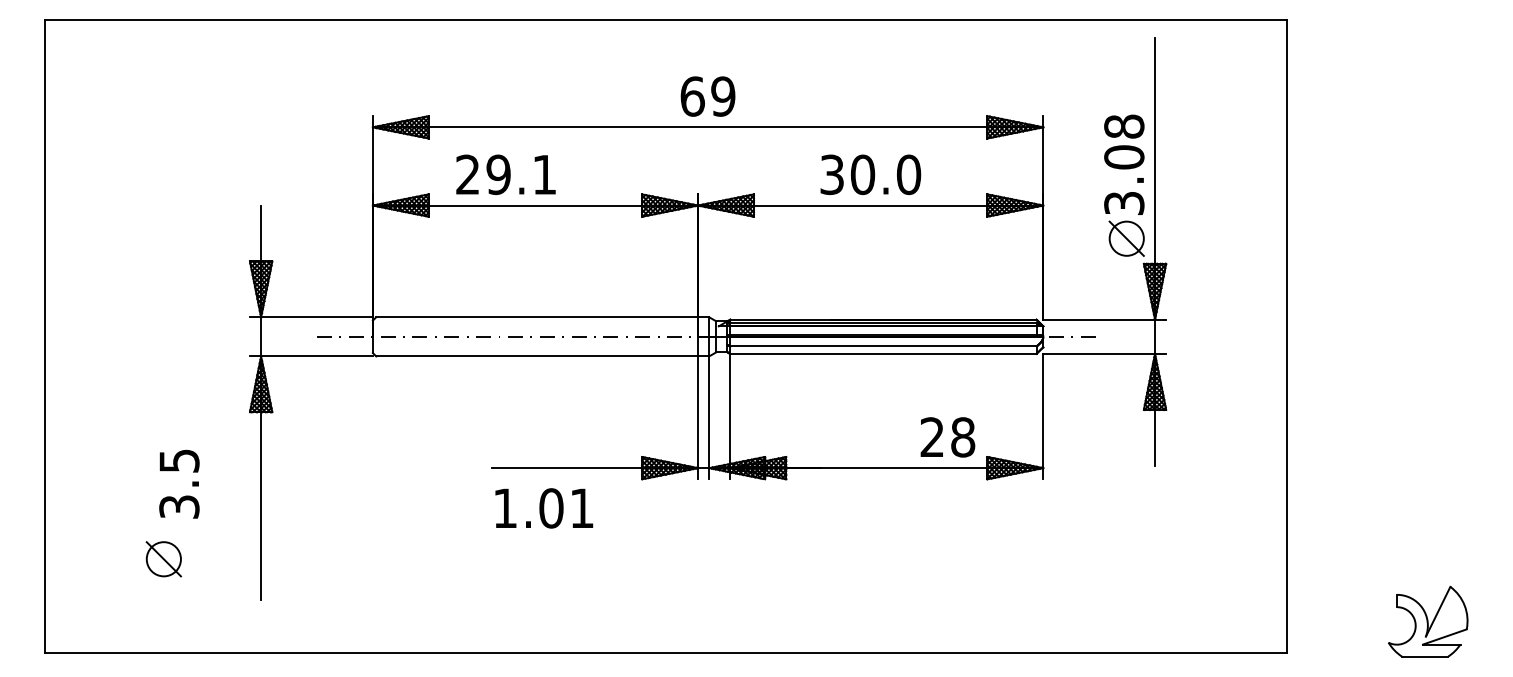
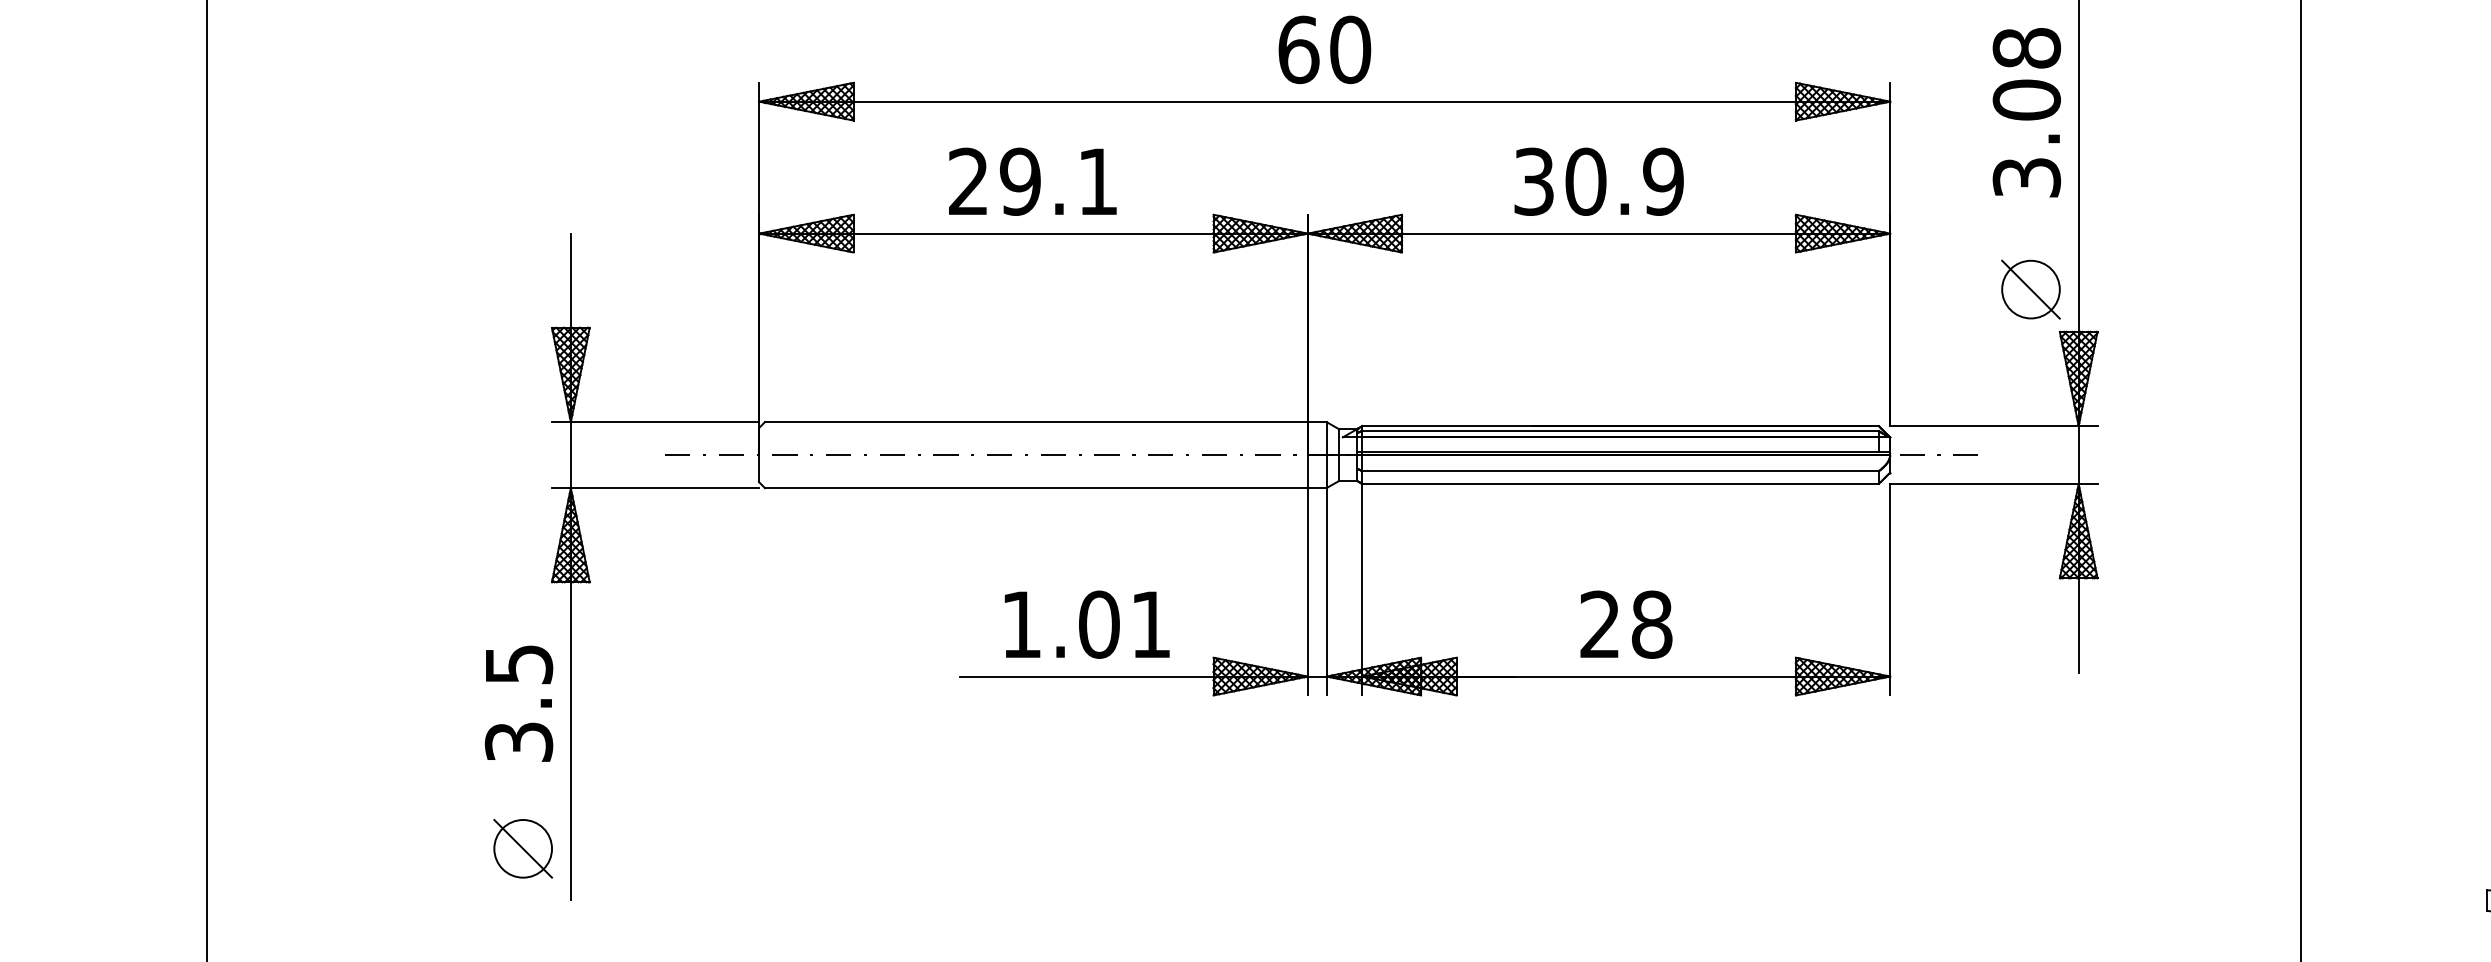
text: (723, 96) -> (1350, 49), 69 -> 60
text: (1124, 164) -> (2027, 112), moved
text: (505, 174) -> (1031, 181), moved
text: (908, 174) -> (1662, 181), 30.0 -> 30.9
text: (947, 437) -> (1625, 624), moved
text: (179, 483) -> (519, 702), moved
text: (544, 508) -> (1087, 624), moved
part: (163, 559) -> (522, 849), moved

